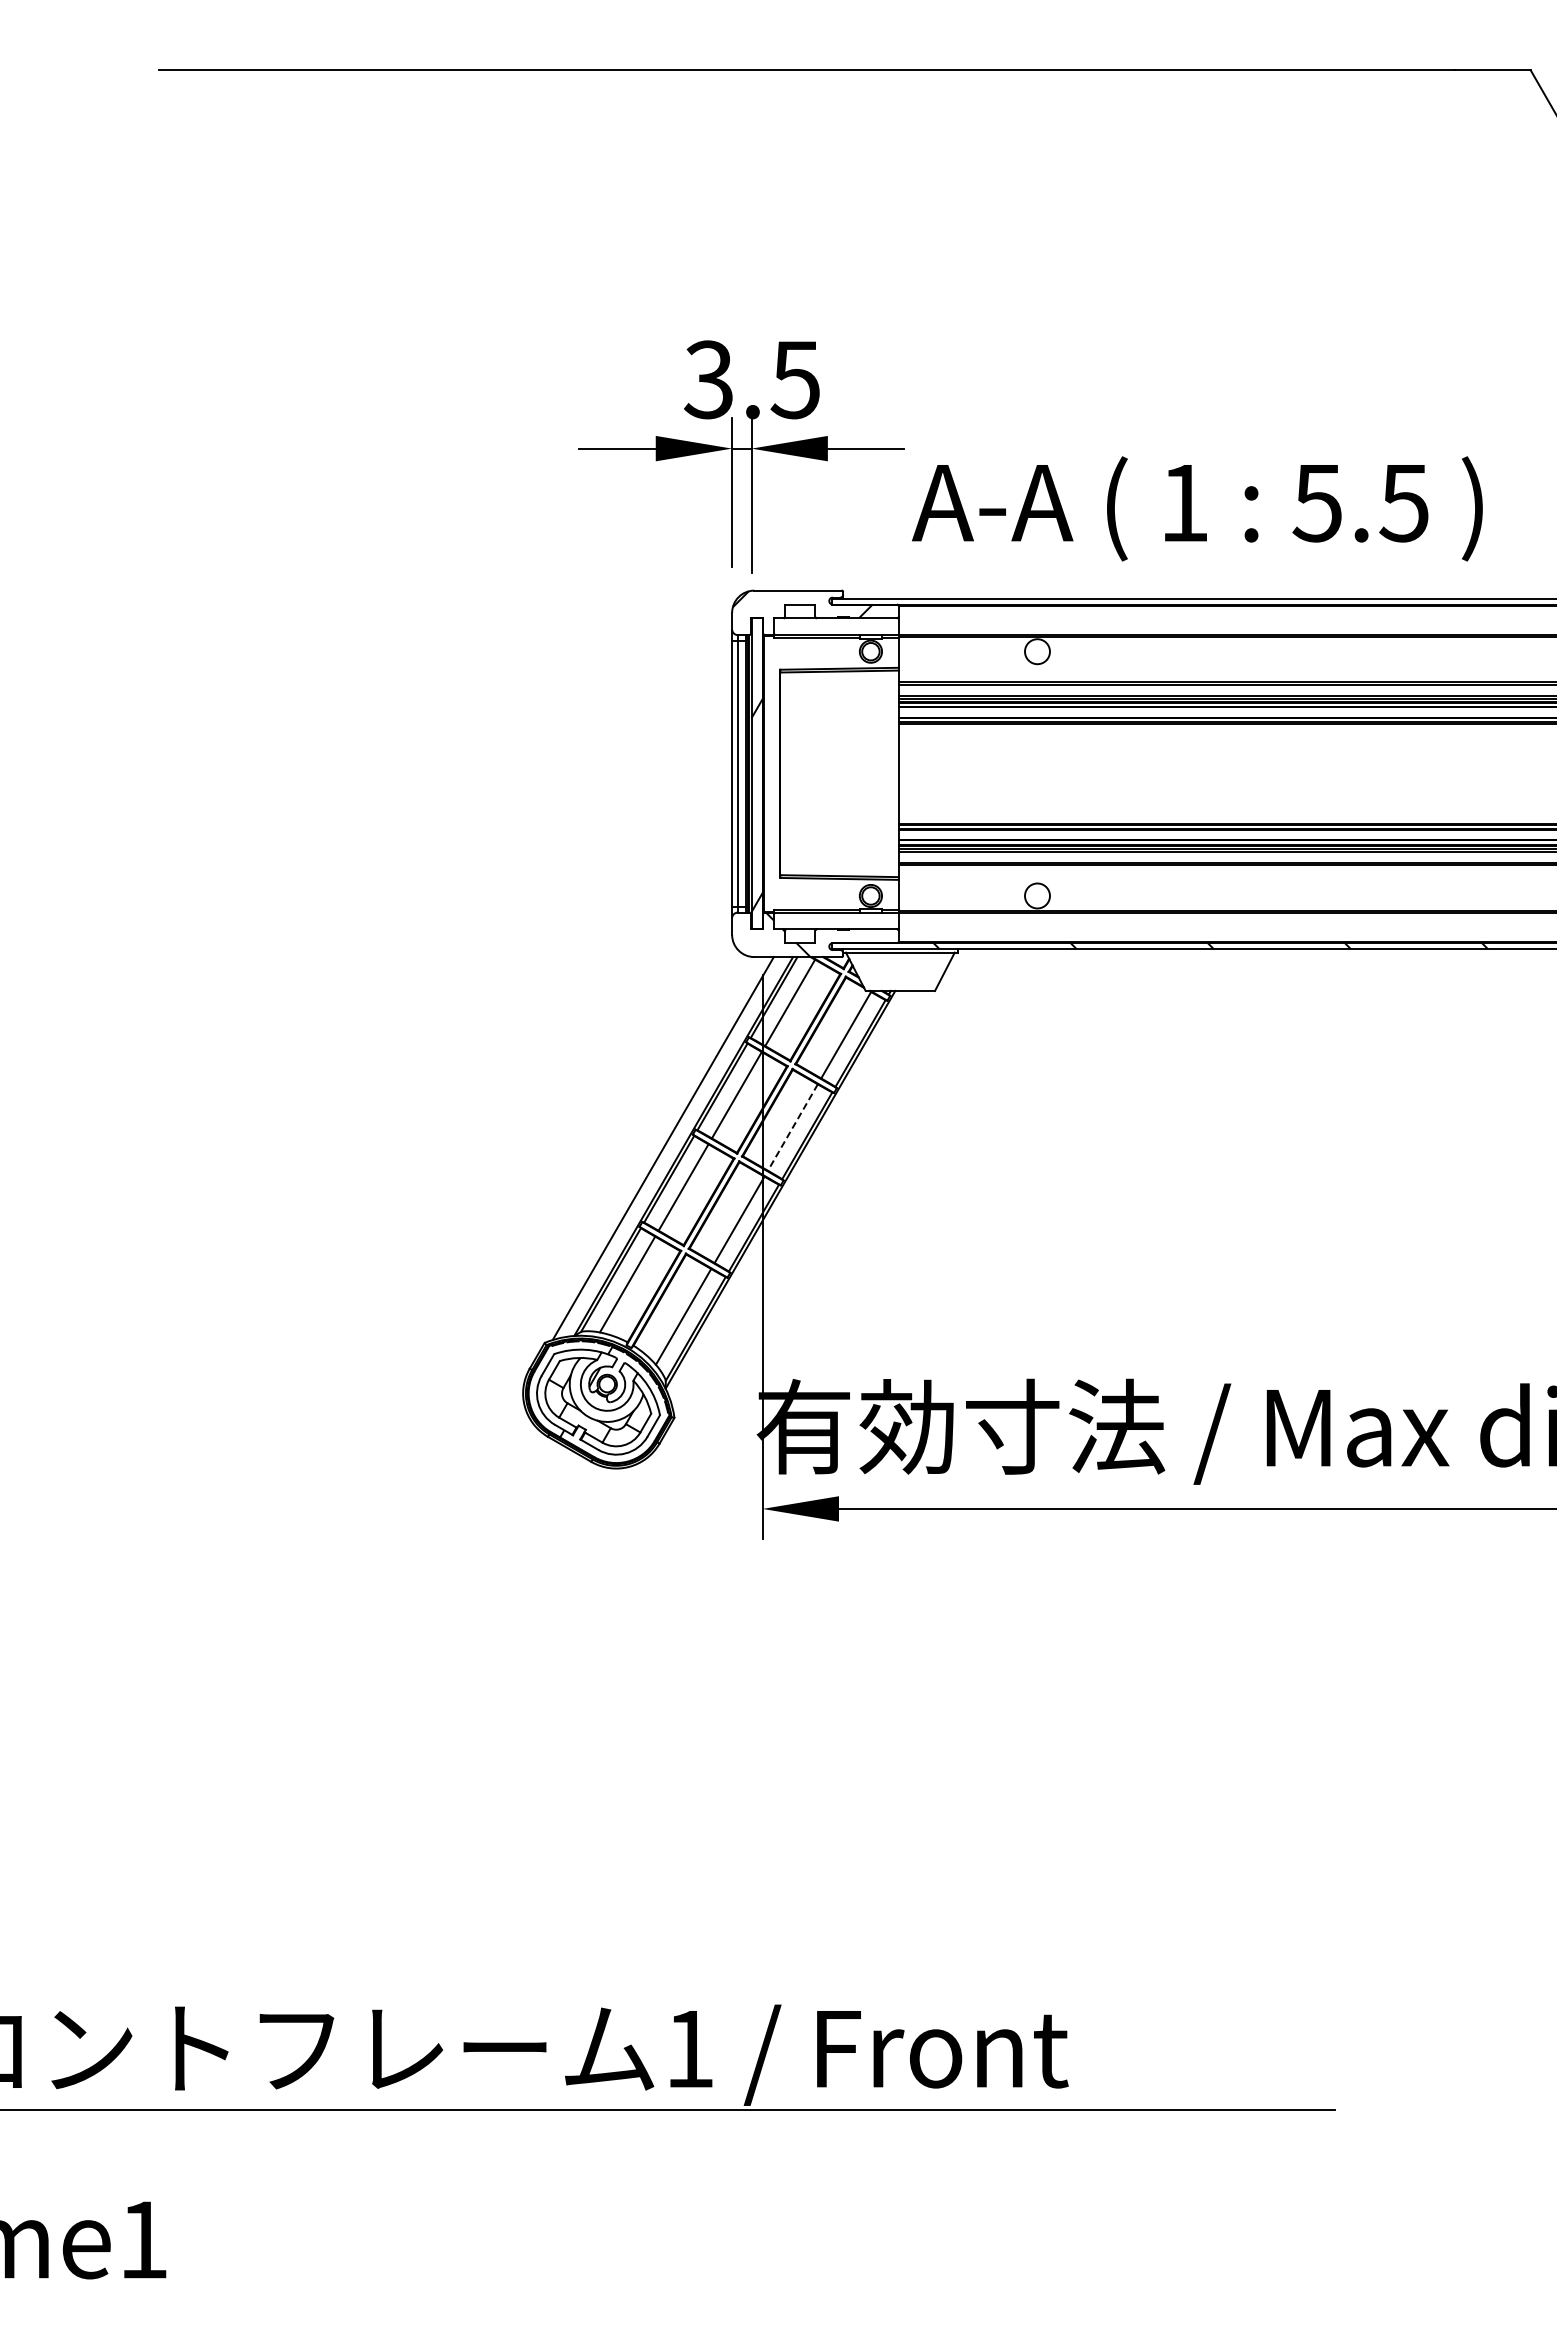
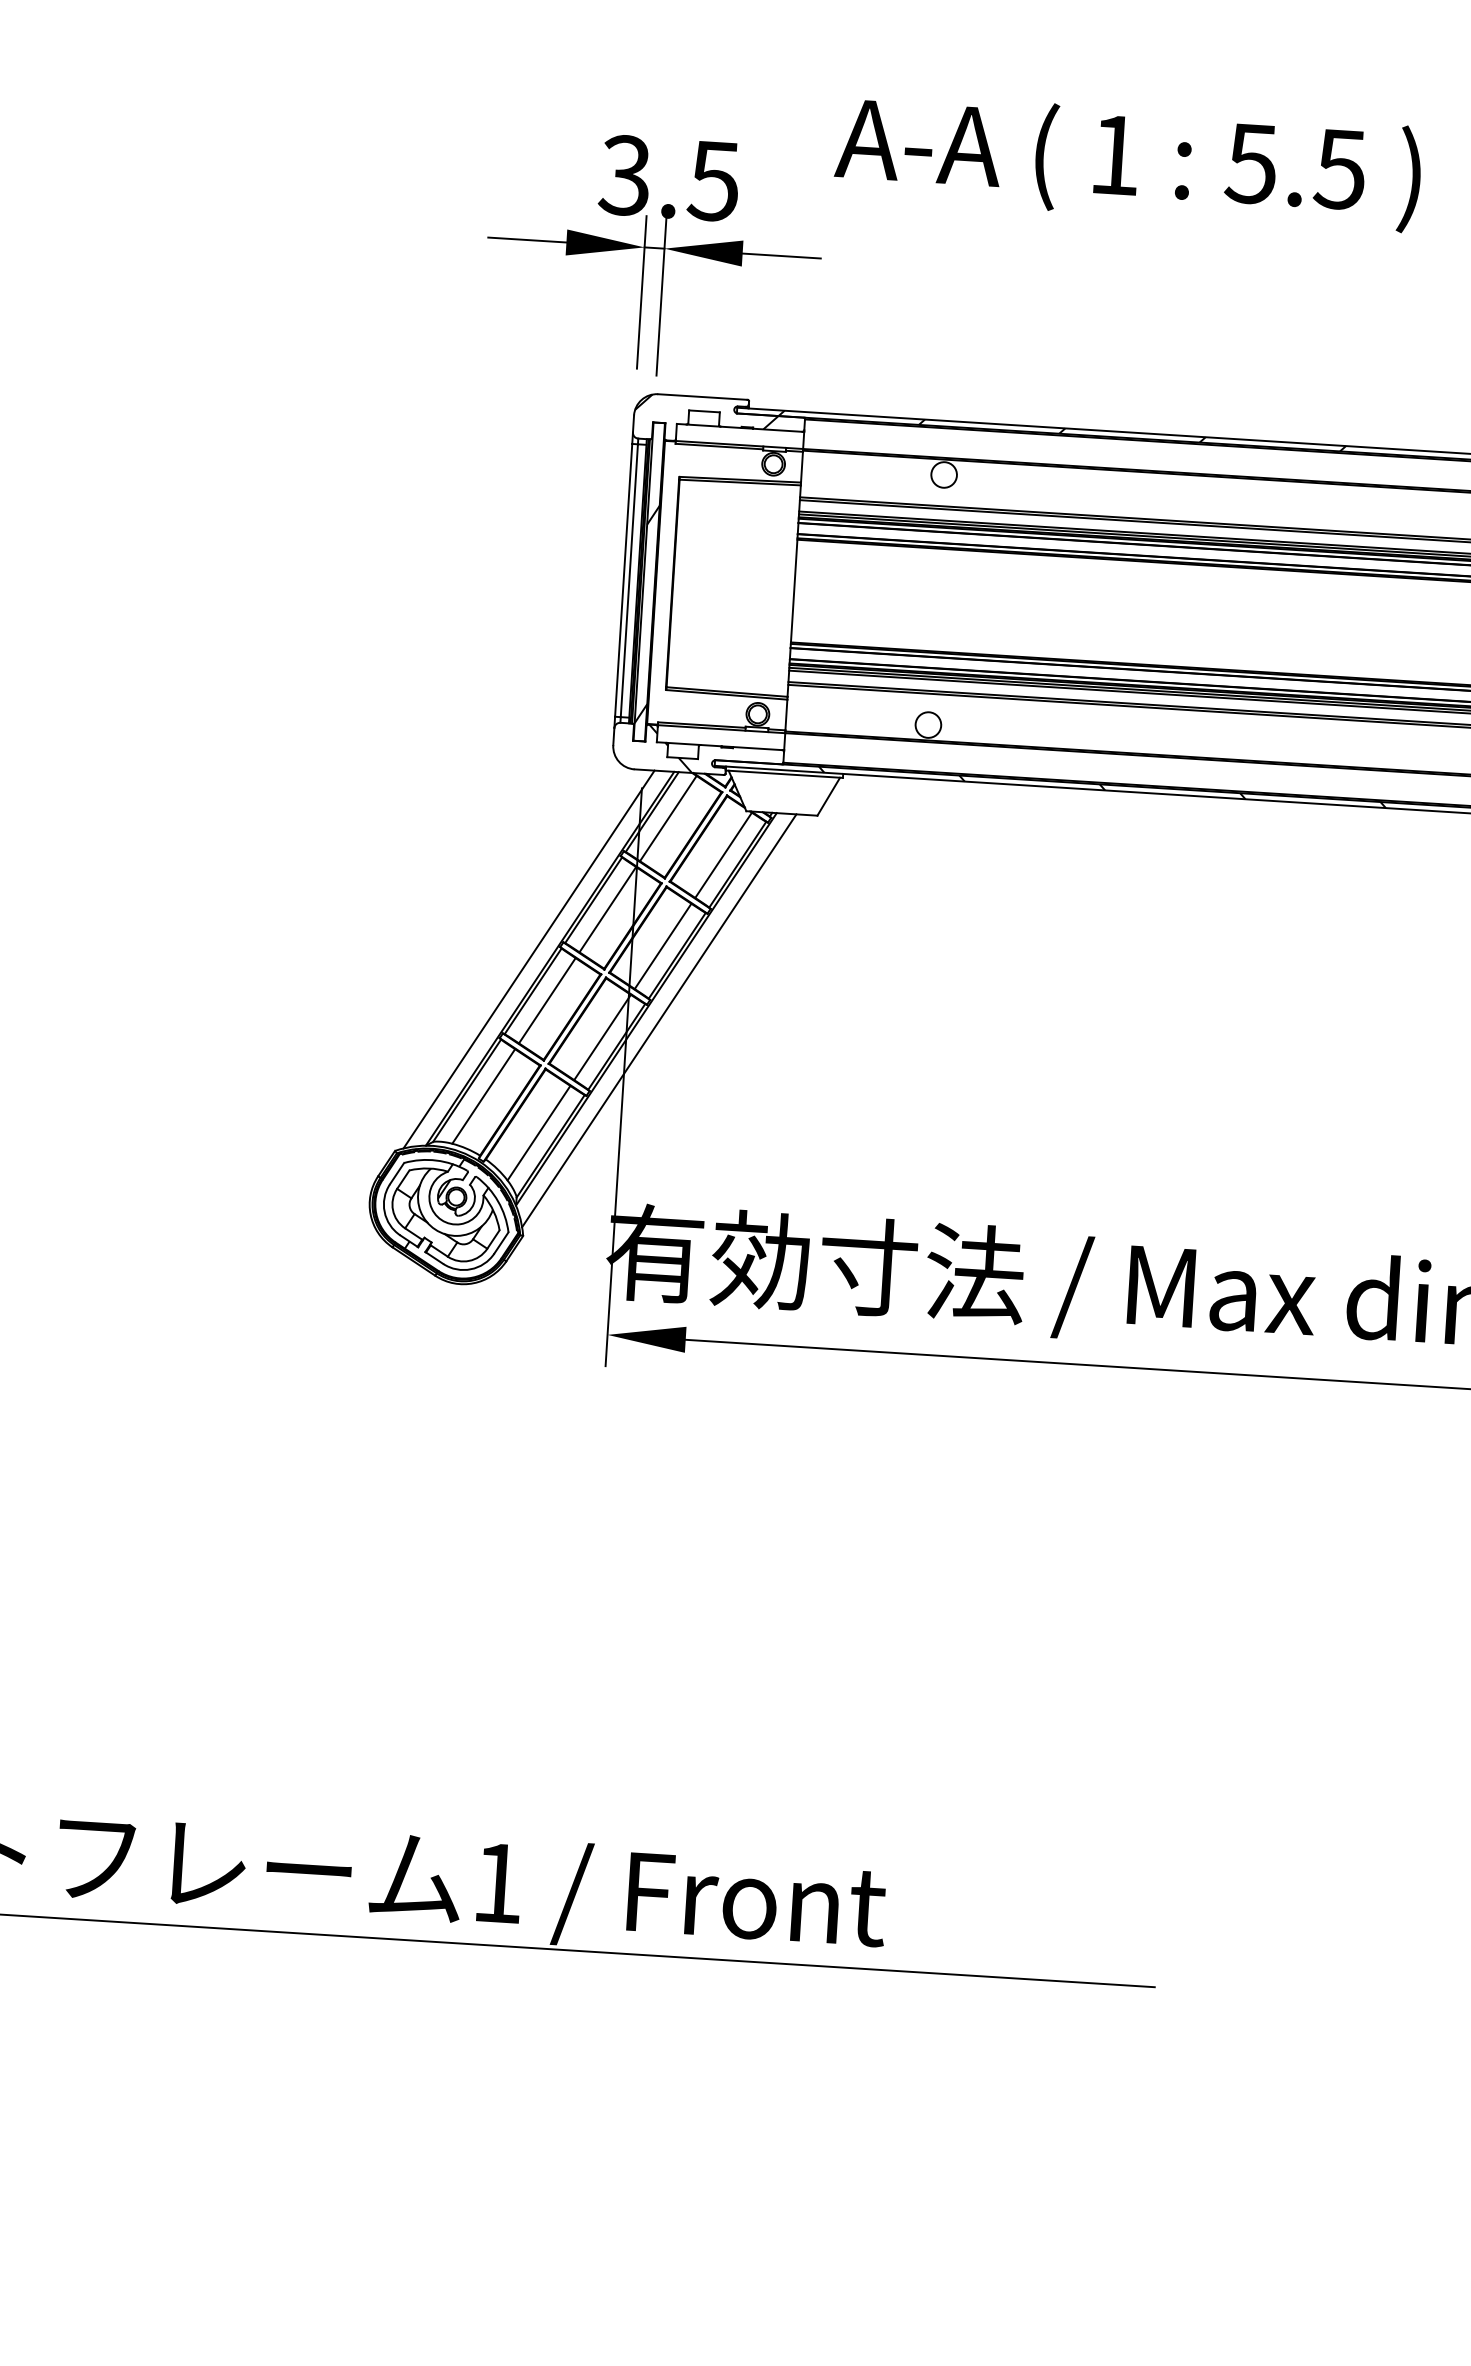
text: (1197, 508) -> (1128, 161), moved
hatch: (1149, 601) -> (1062, 430), added
line: (792, 1127) -> (662, 946), dashed -> solid
line: (793, 1199) -> (659, 1020), added

